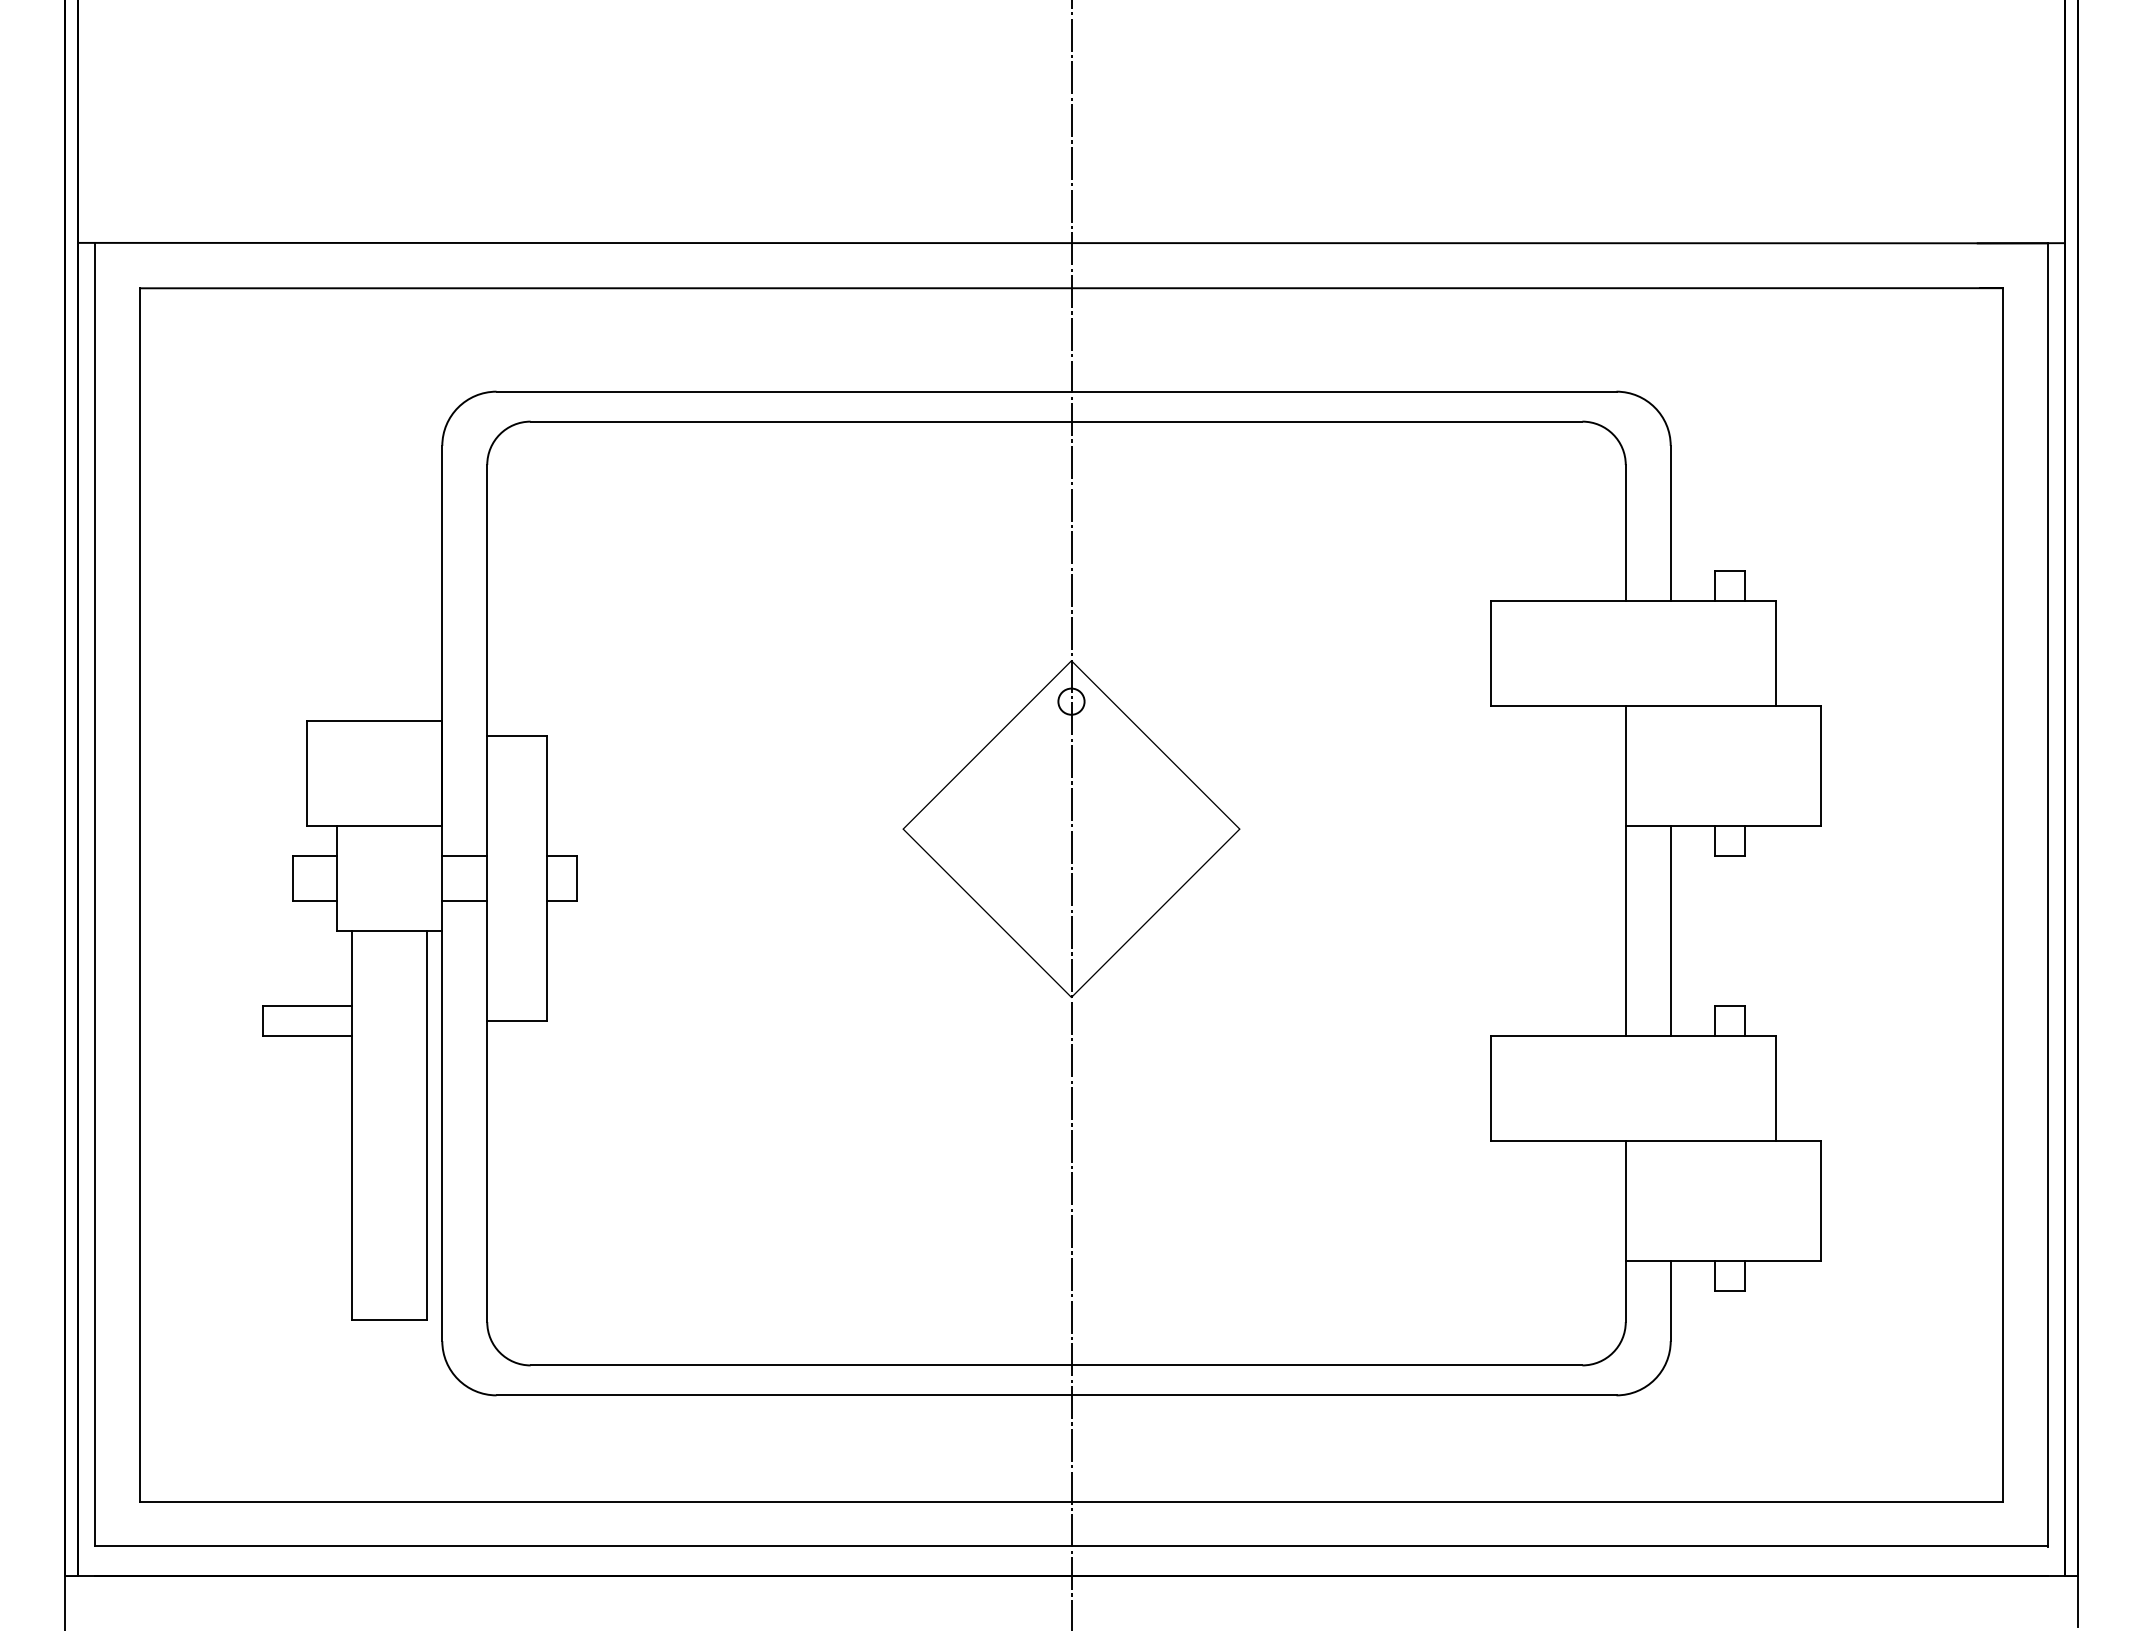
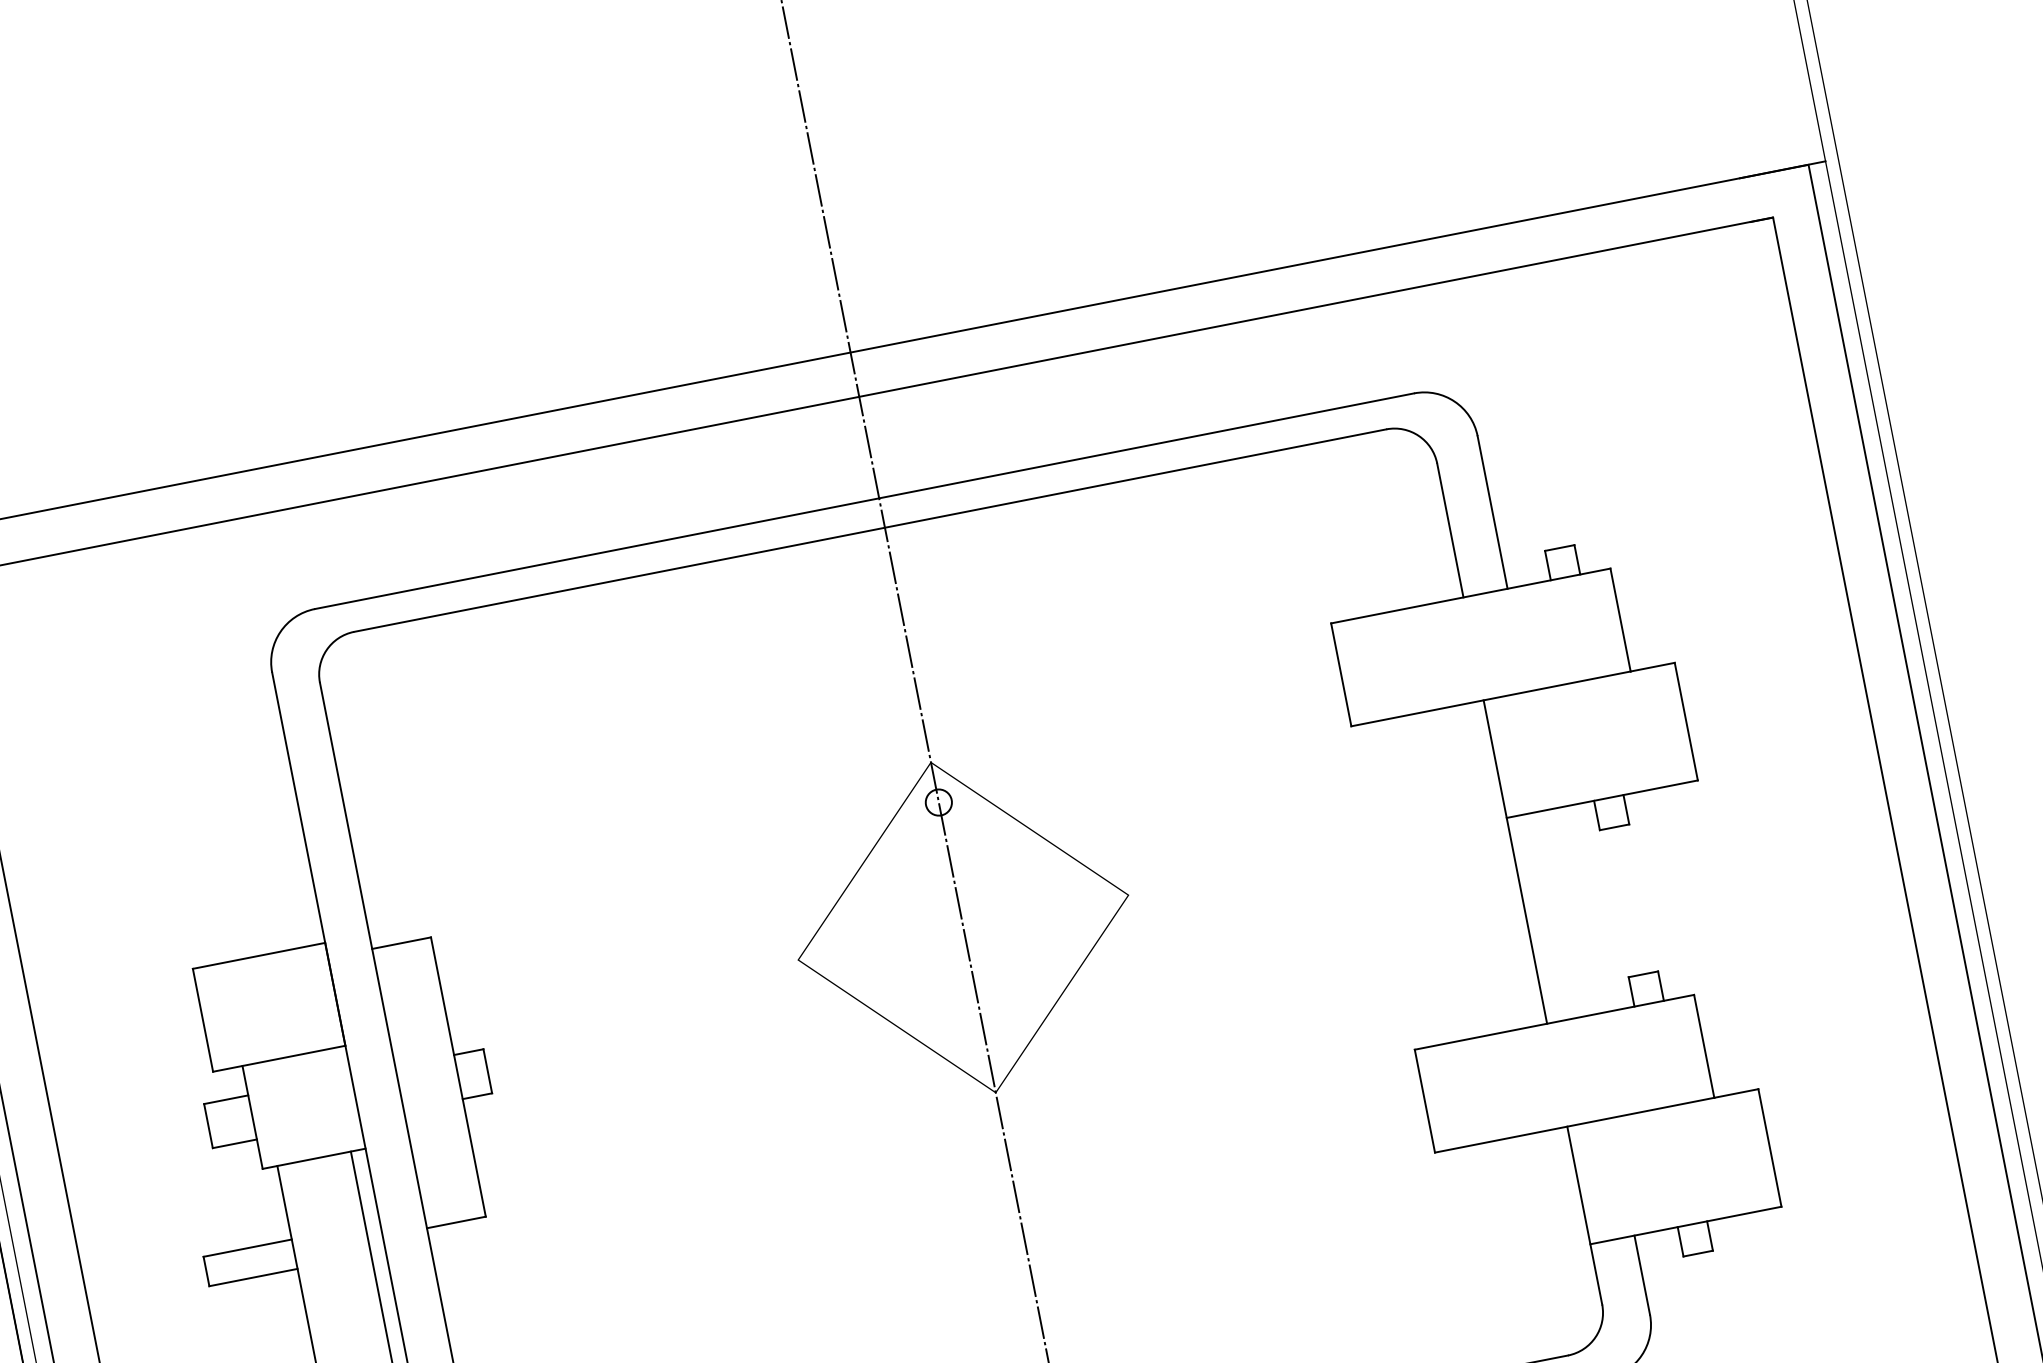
line: (464, 856) -> (373, 1071), removed
line: (464, 901) -> (381, 1115), removed
line: (1670, 930) -> (1570, 911), removed

